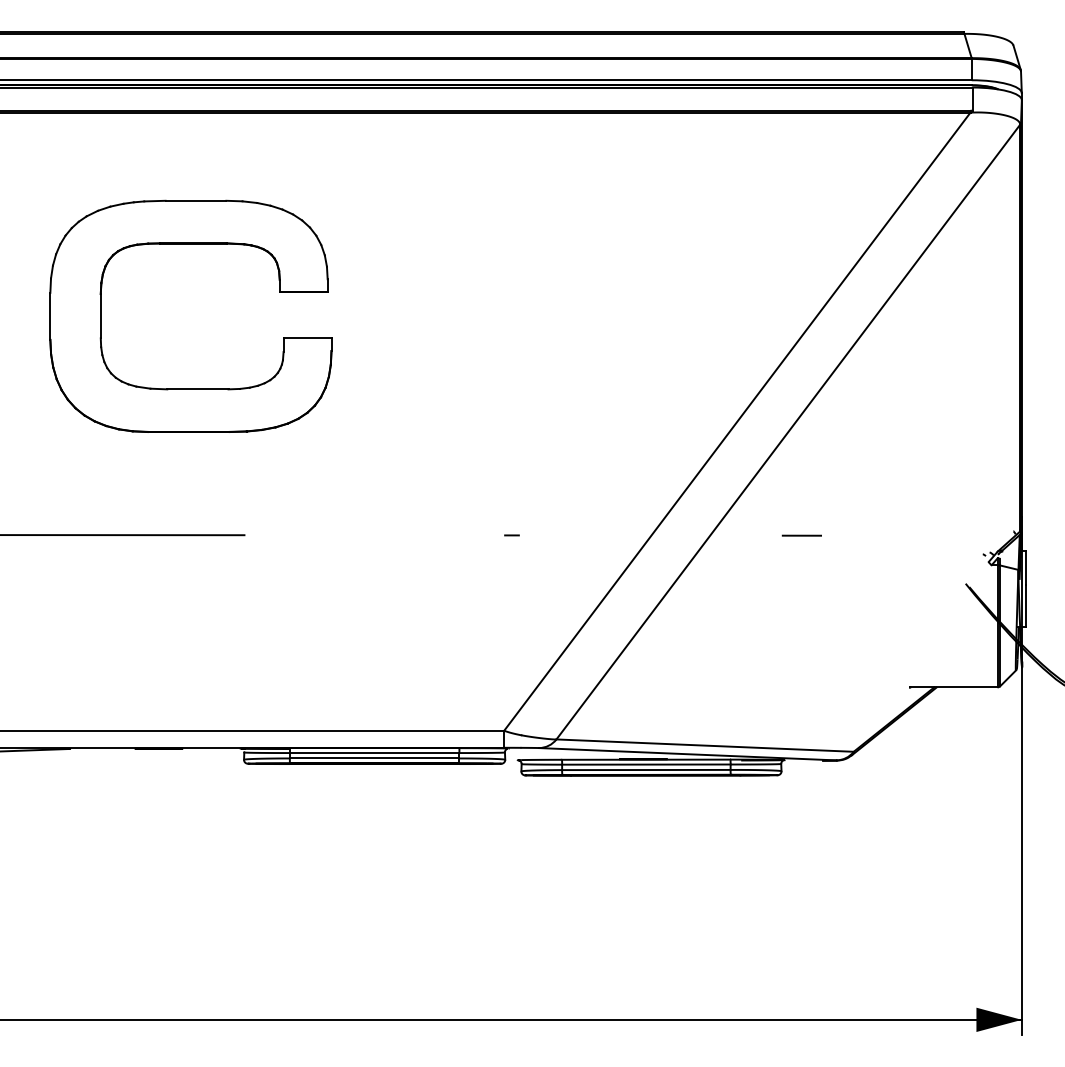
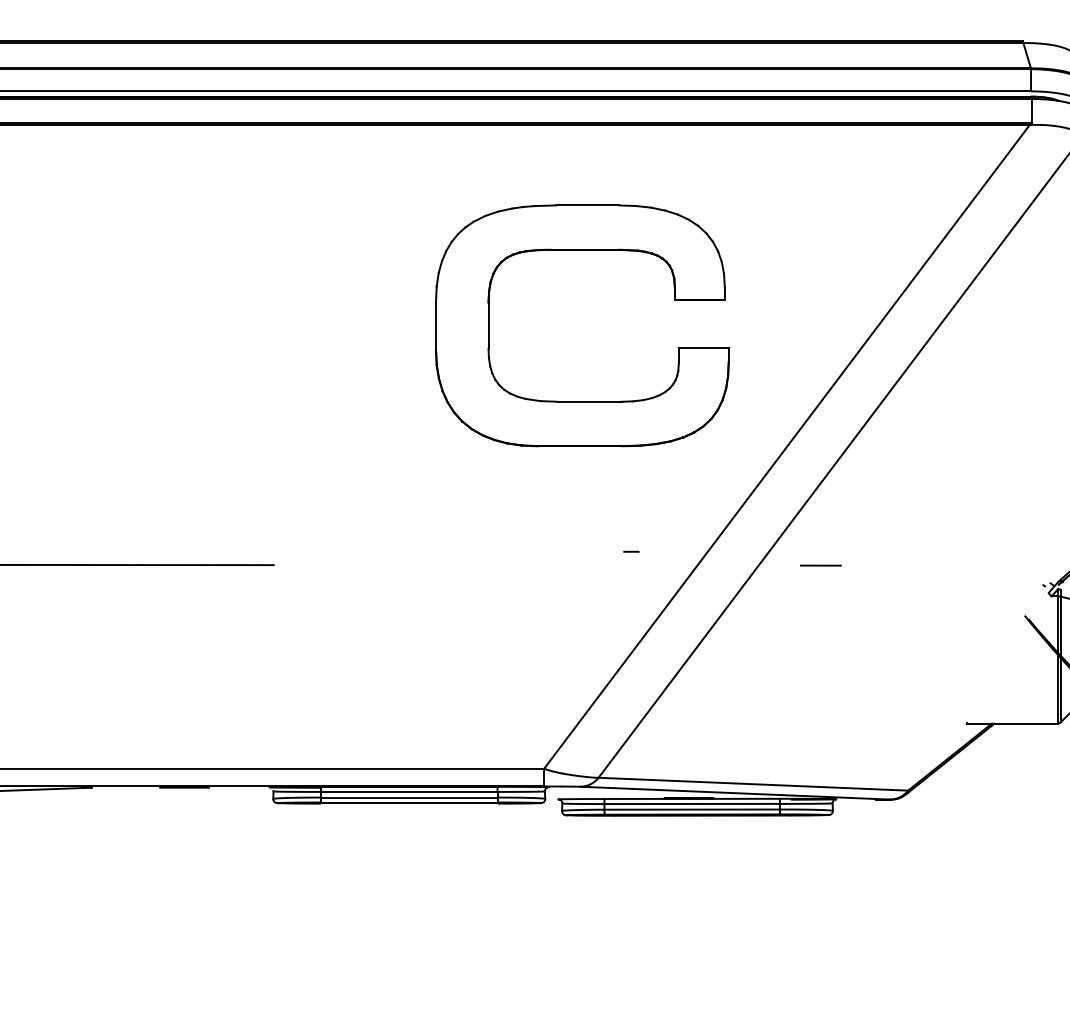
part: (190, 244) -> (581, 250), moved
line: (511, 535) -> (630, 551), moved
line: (801, 535) -> (820, 565), moved

